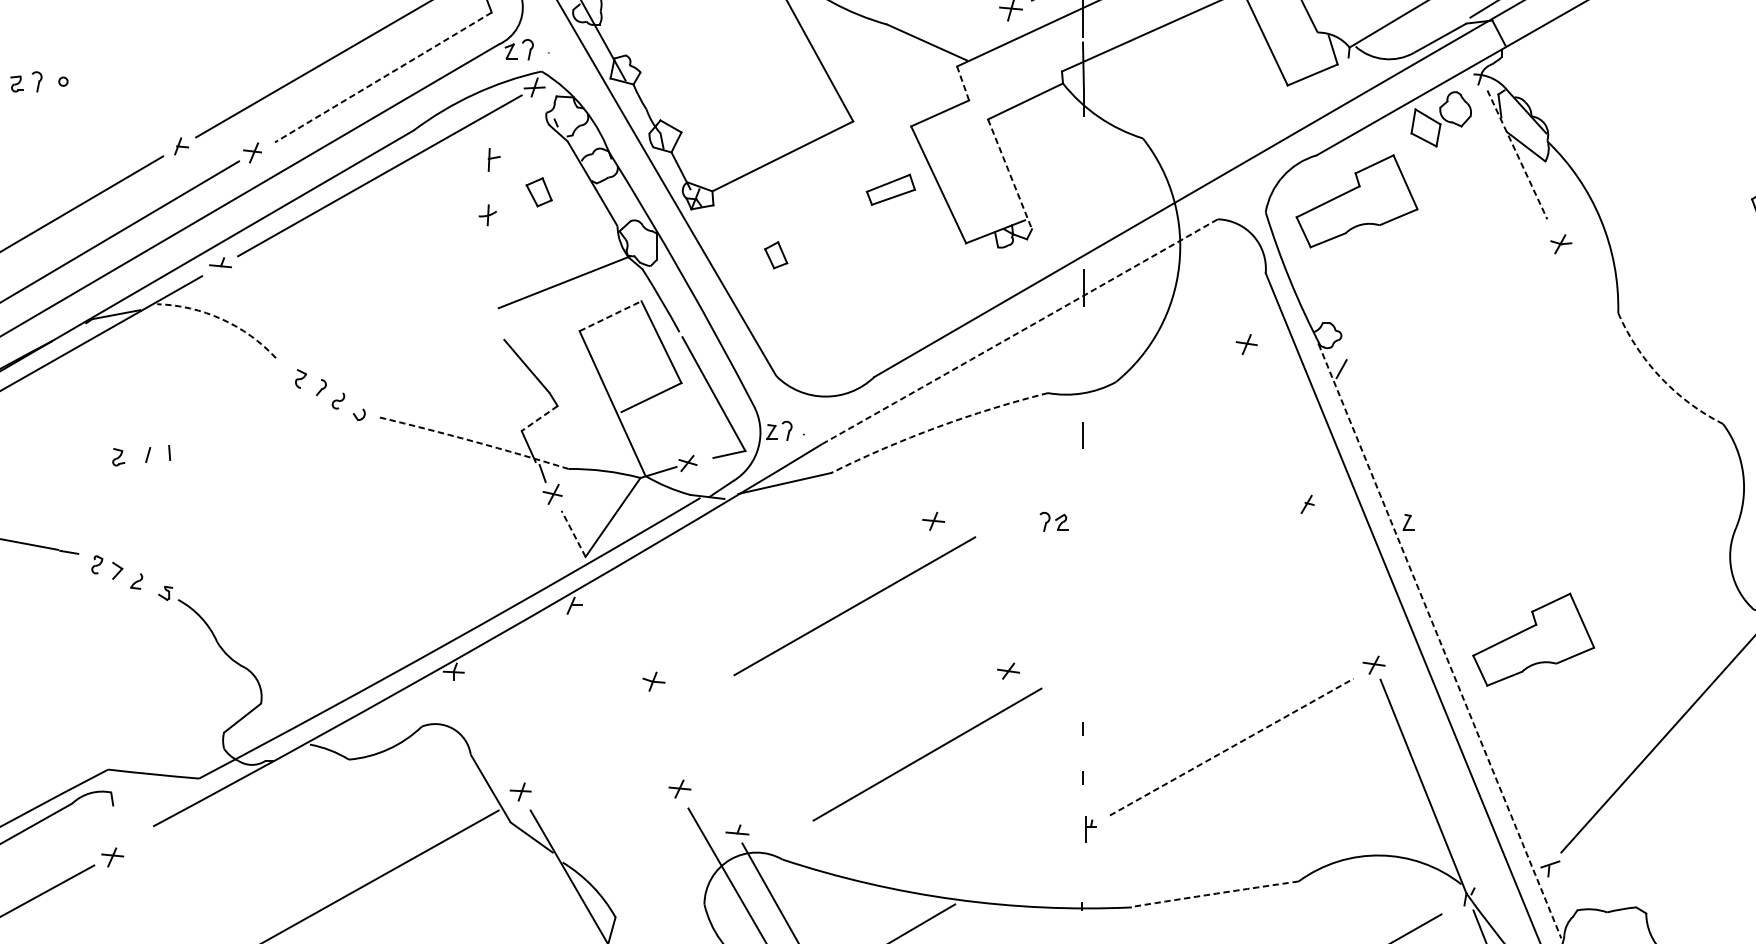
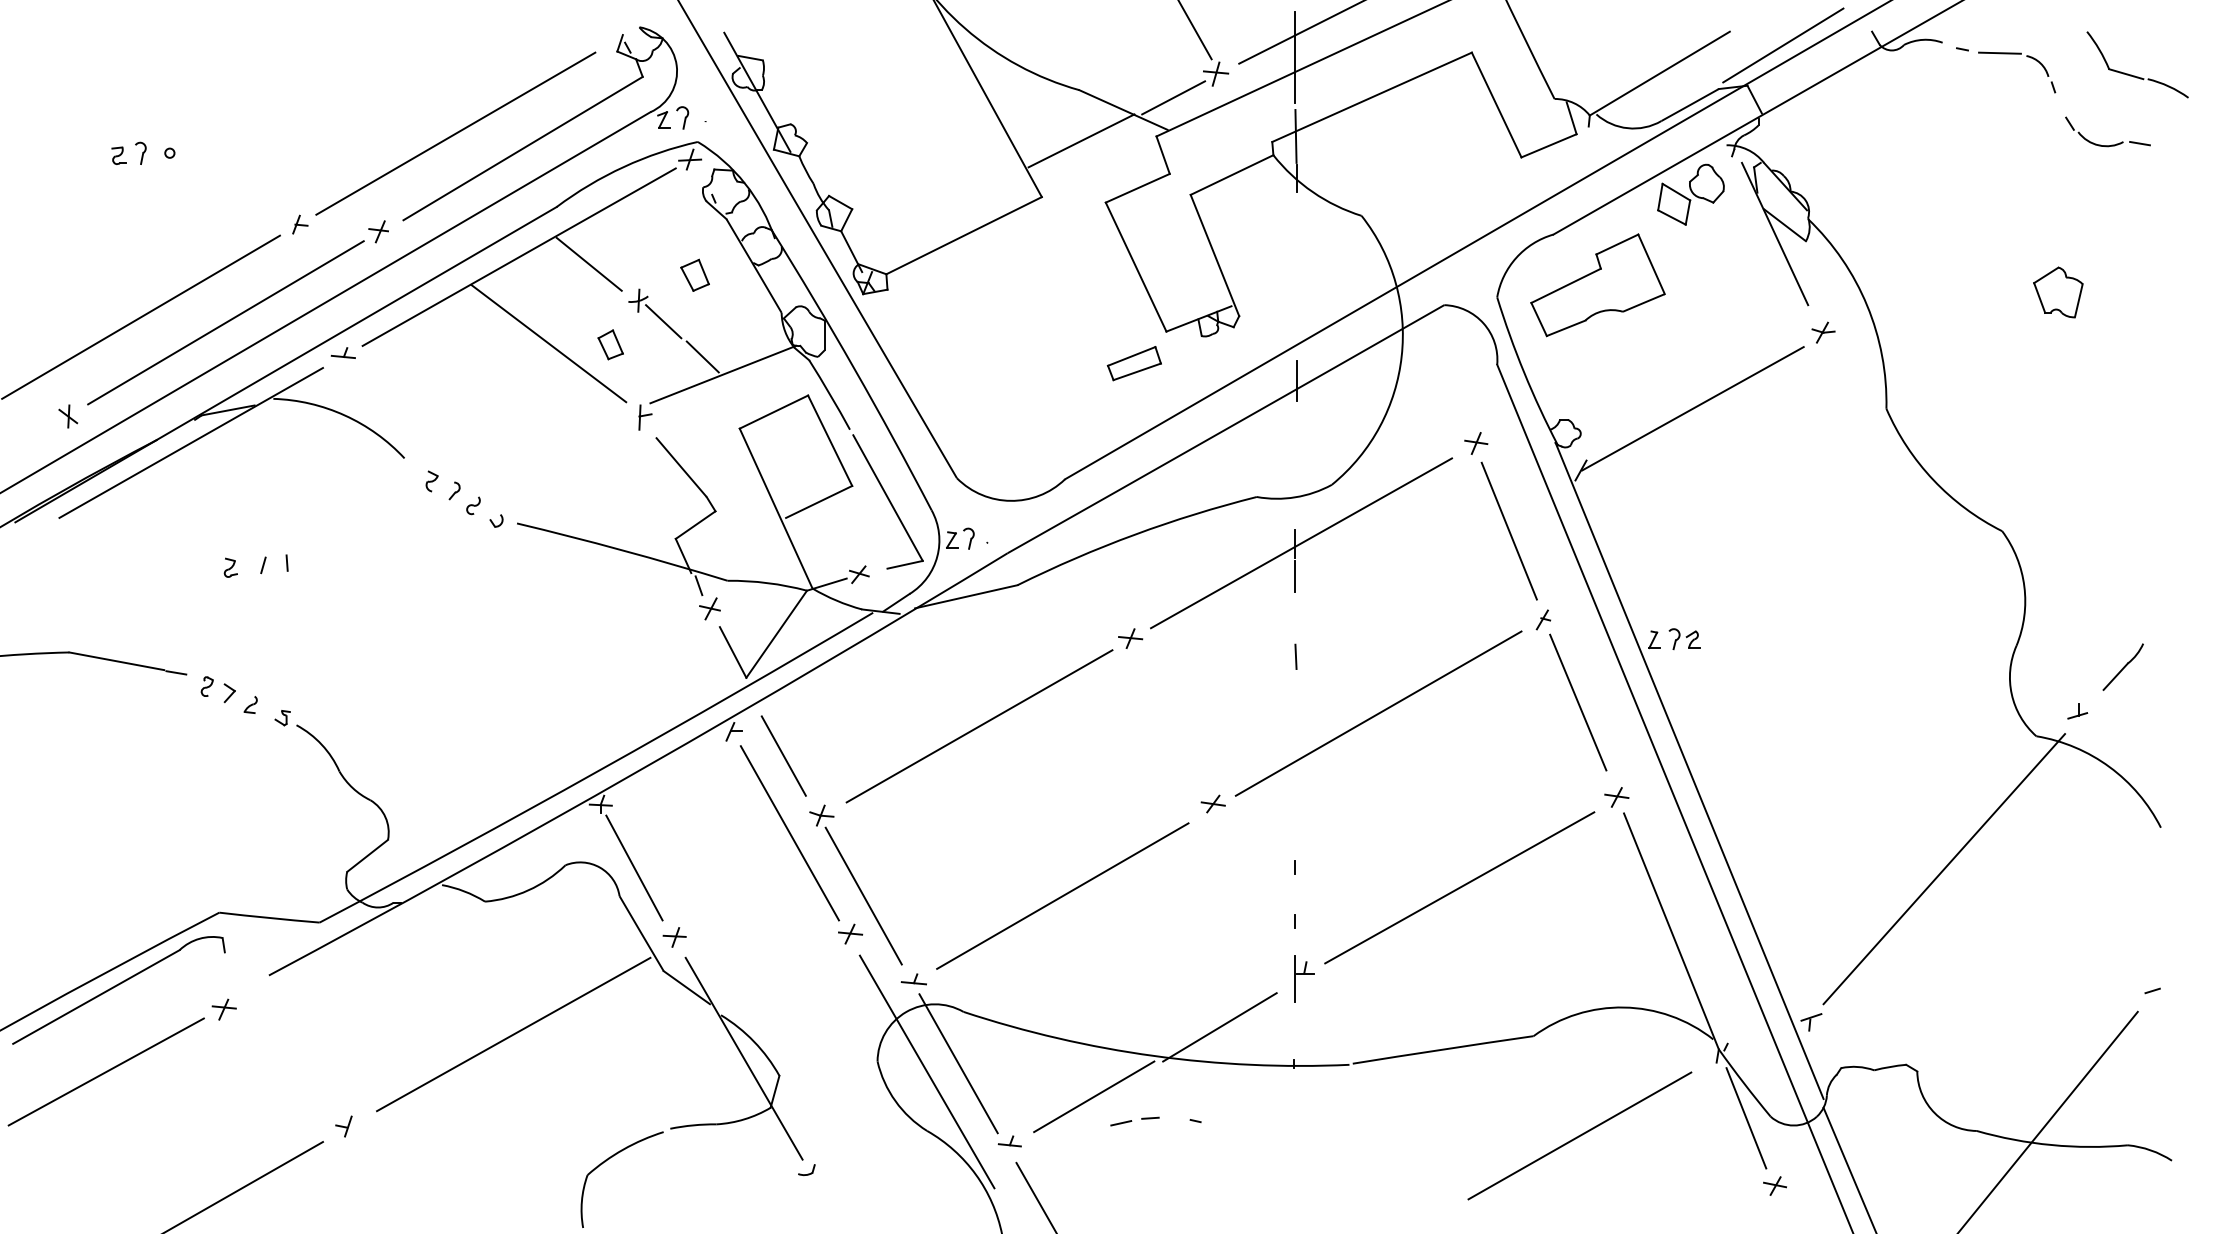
line: (972, 31) -> (1173, 97), added
line: (889, 70) -> (1081, 140), added
line: (382, 77) -> (522, 148), dashed -> solid
line: (963, 83) -> (1163, 155), dashed -> solid
line: (1517, 155) -> (1775, 234), dashed -> solid
part: (494, 159) -> (645, 417), moved
line: (1010, 175) -> (1215, 256), dashed -> solid
line: (442, 181) -> (588, 263), added
part: (890, 189) -> (1133, 363), moved
line: (510, 234) -> (663, 321), added
line: (406, 254) -> (548, 343), added
part: (775, 254) -> (610, 344), moved
line: (545, 265) -> (702, 356), added
line: (1442, 312) -> (1692, 408), added
line: (610, 316) -> (773, 412), dashed -> solid
arc: (221, 319) -> (344, 415), dashed -> solid
arc: (1020, 331) -> (1226, 429), dashed -> solid
arc: (1660, 378) -> (1933, 480), dashed -> solid
line: (539, 418) -> (695, 525), dashed -> solid
line: (1275, 423) -> (1508, 530), added
arc: (937, 427) -> (1134, 534), dashed -> solid
line: (1088, 435) -> (1301, 543), added
arc: (473, 441) -> (622, 550), dashed -> solid
line: (1083, 464) -> (1295, 575), added
part: (1054, 521) -> (1684, 638), moved
line: (573, 533) -> (733, 652), dashed -> solid
line: (1083, 537) -> (1295, 656), added
line: (1339, 579) -> (1578, 702), added
line: (1158, 589) -> (1378, 713), added
line: (854, 606) -> (979, 726), moved
line: (619, 627) -> (783, 755), added
part: (1533, 639) -> (1792, 769), removed
line: (1439, 641) -> (1689, 771), dashed -> solid
line: (624, 697) -> (789, 833), added
line: (484, 728) -> (634, 867), added
line: (1232, 746) -> (1460, 887), dashed -> solid
line: (691, 754) -> (863, 895), added
line: (927, 754) -> (1062, 895), moved
part: (1091, 829) -> (1304, 978), size x1.67
line: (1014, 873) -> (1219, 1027), added
arc: (1217, 893) -> (1443, 1049), dashed -> solid

